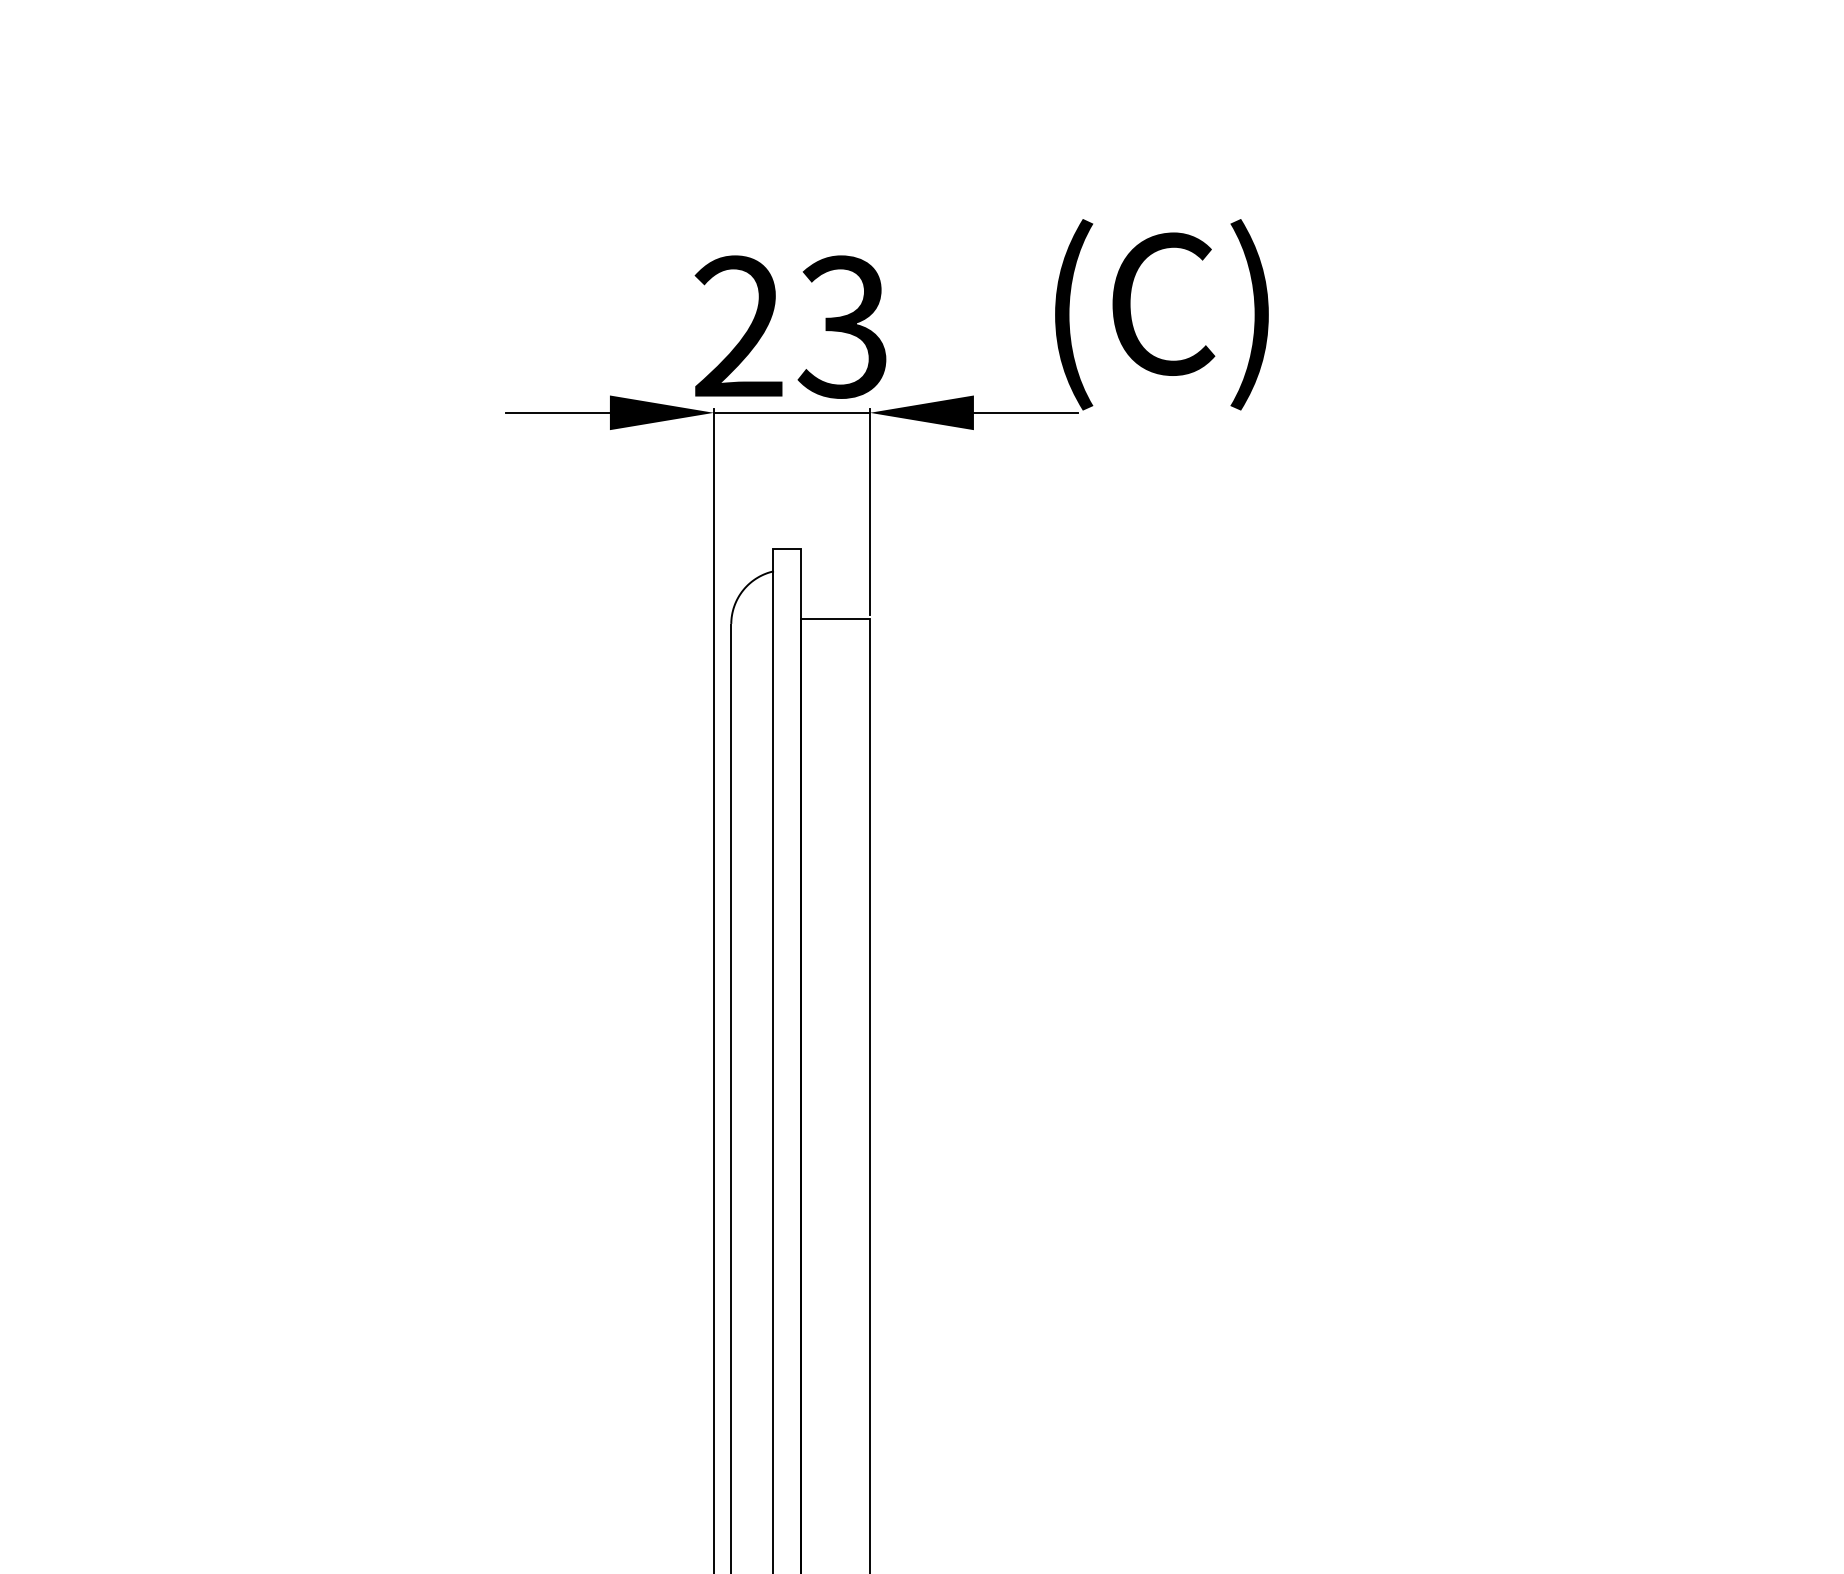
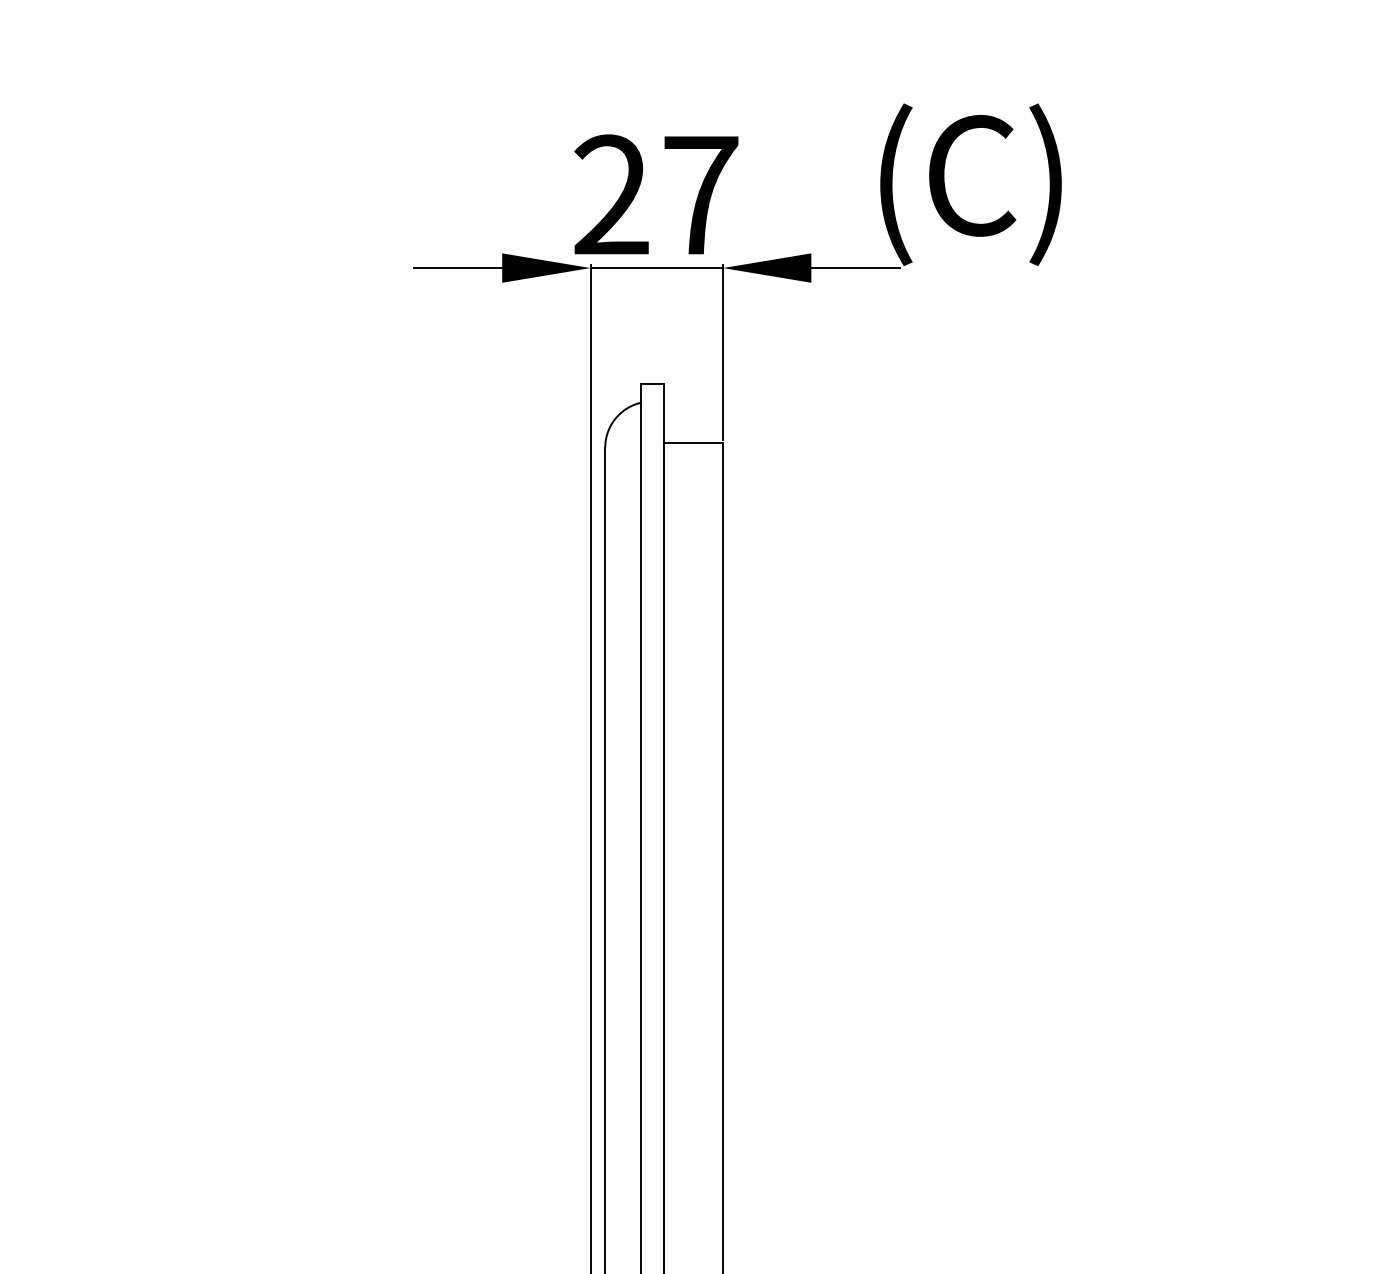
text: (842, 326) -> (699, 194), 23 -> 27

